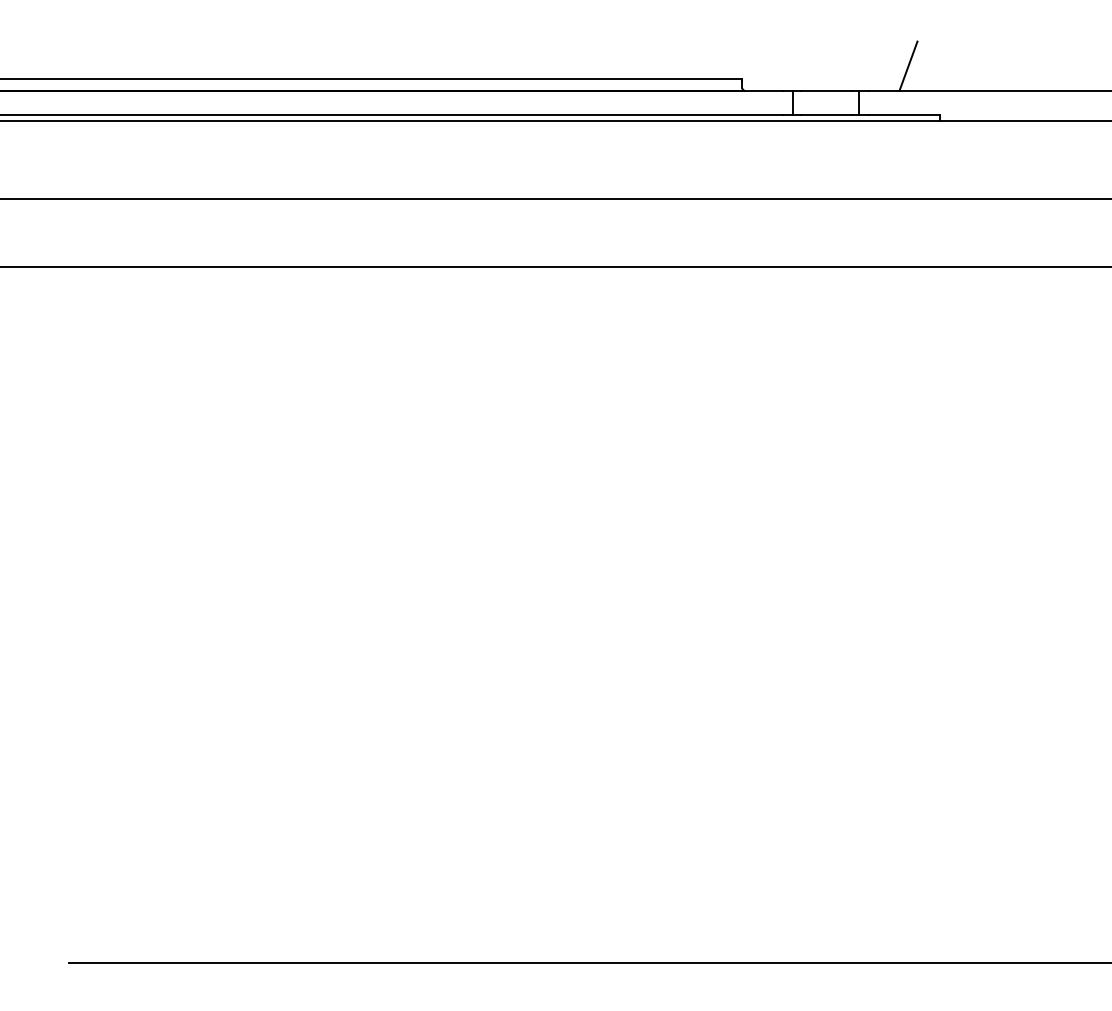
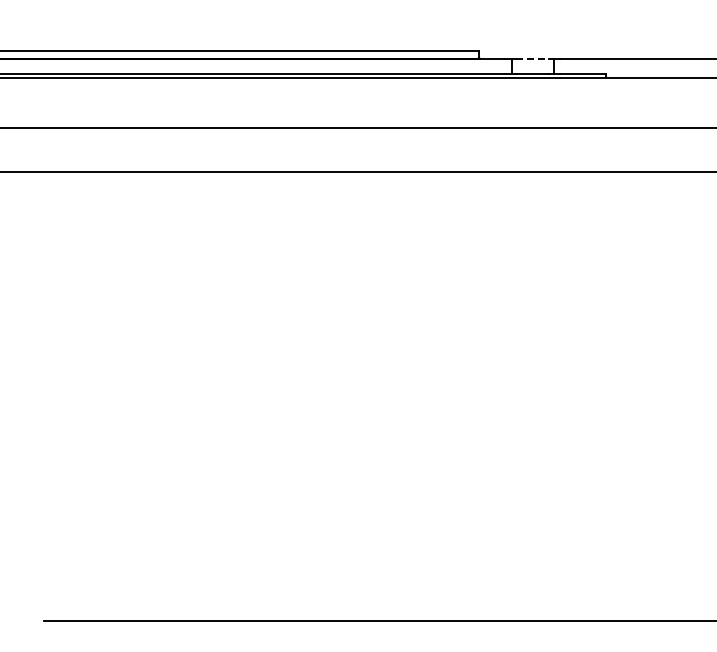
line: (908, 65) -> (585, 42), removed
line: (827, 90) -> (533, 58), solid -> dashed

